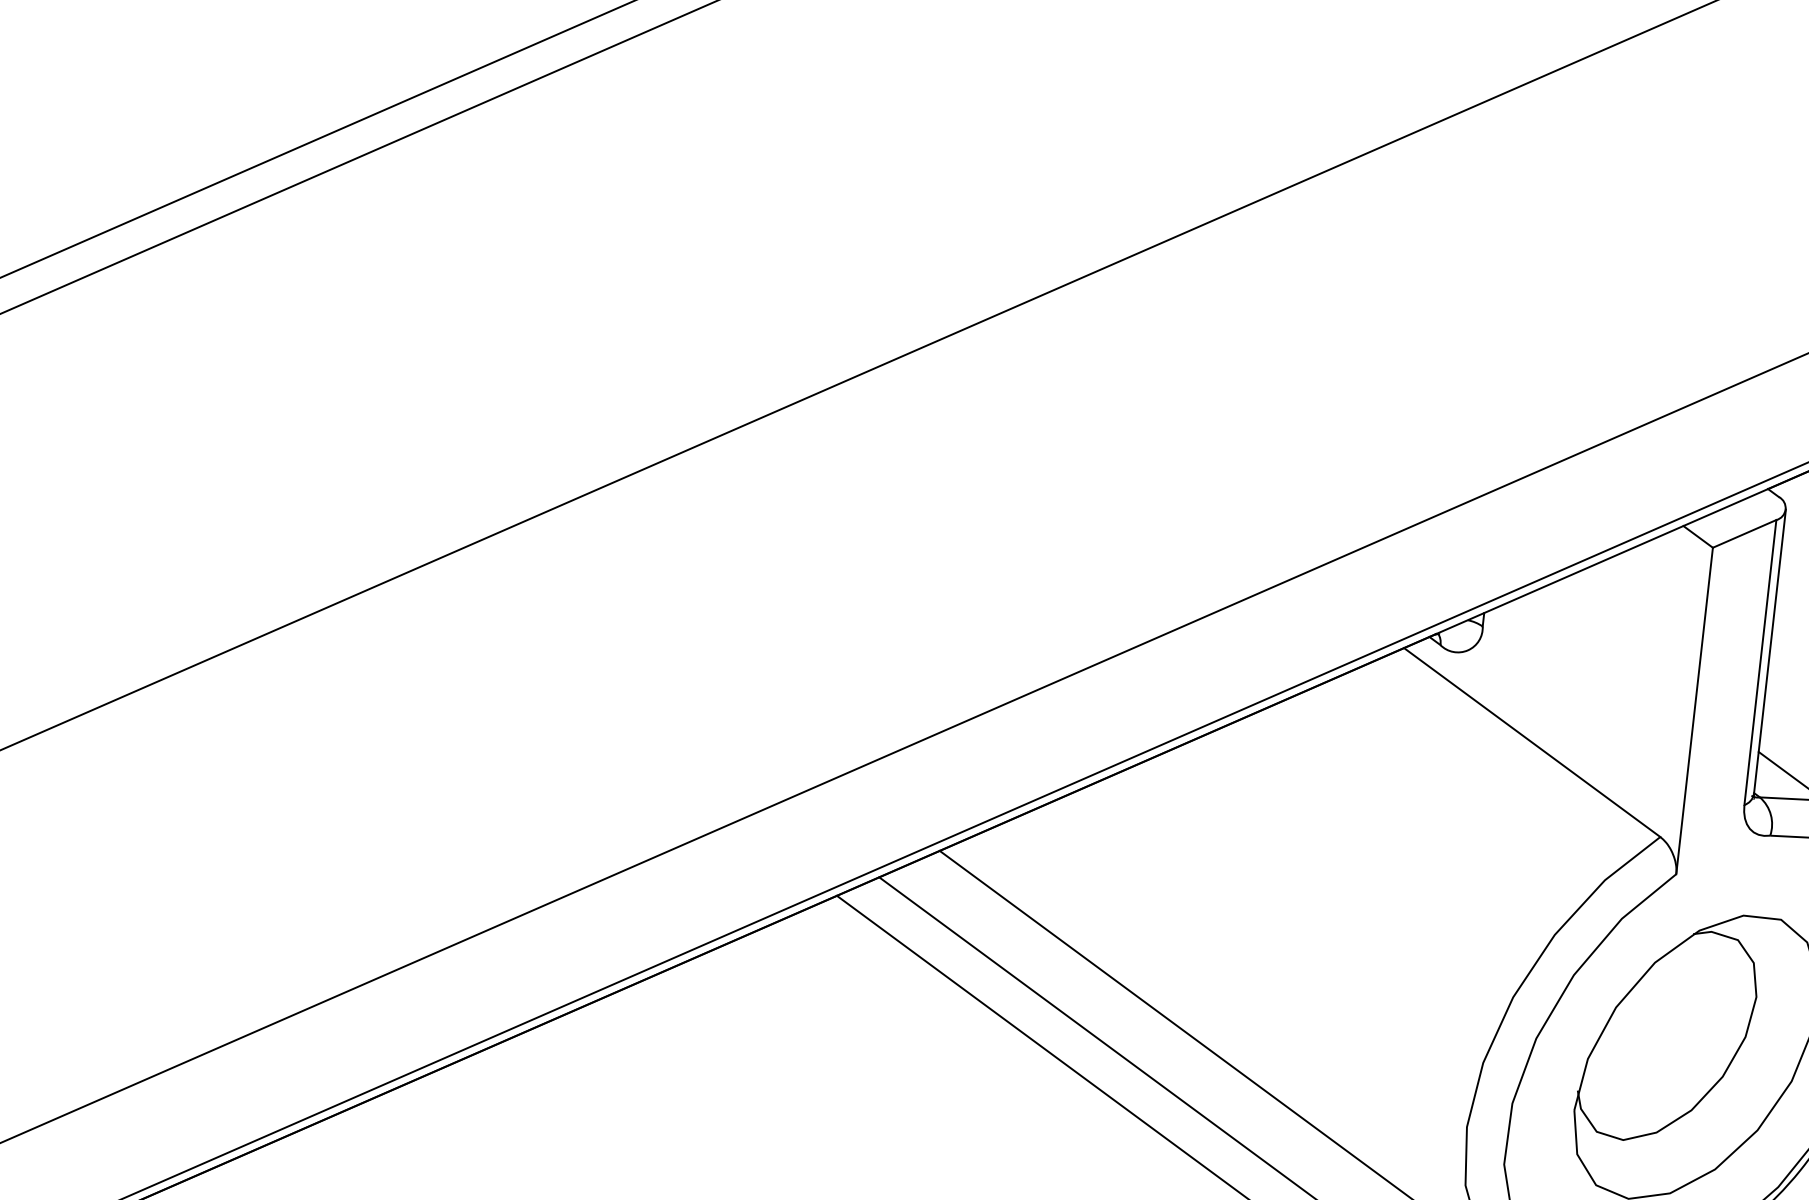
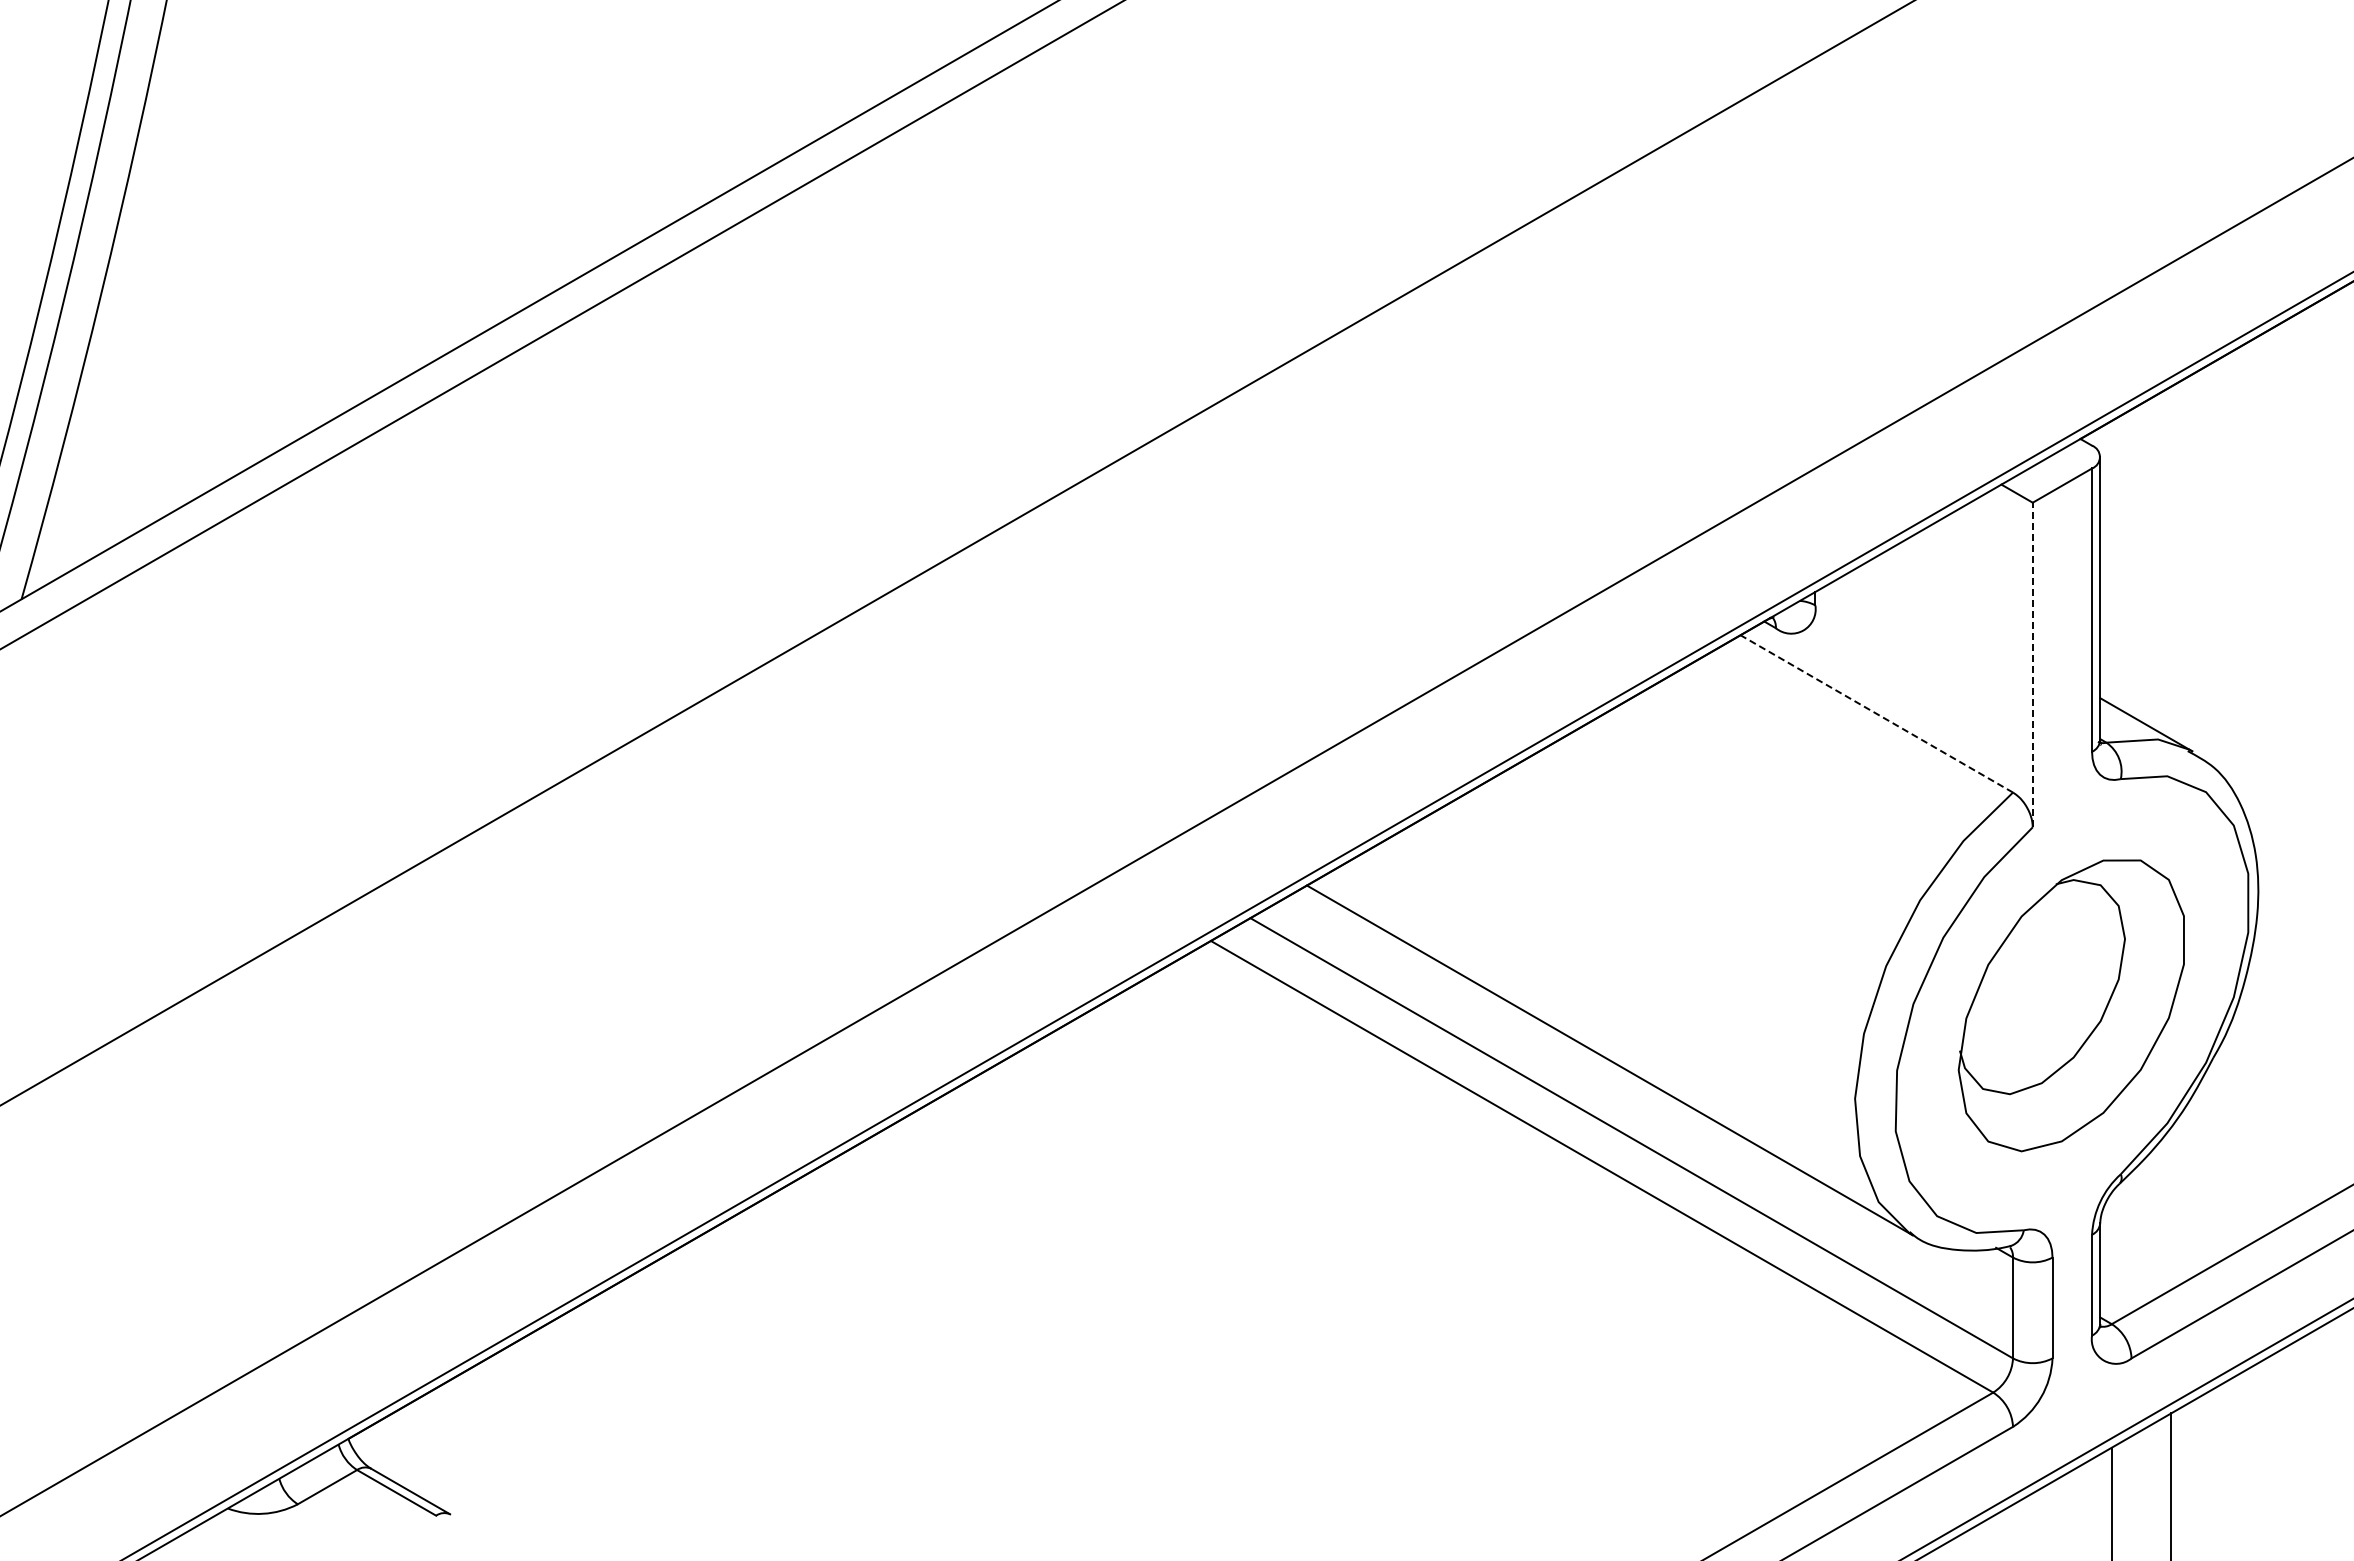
line: (1694, 710) -> (2032, 664), solid -> dashed
line: (1531, 742) -> (1876, 713), solid -> dashed

